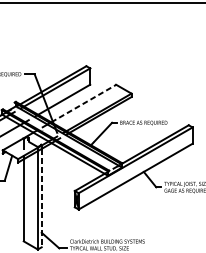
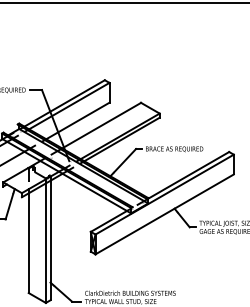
line: (83, 103) -> (101, 125), dashed -> solid
line: (41, 198) -> (50, 240), dashed -> solid

